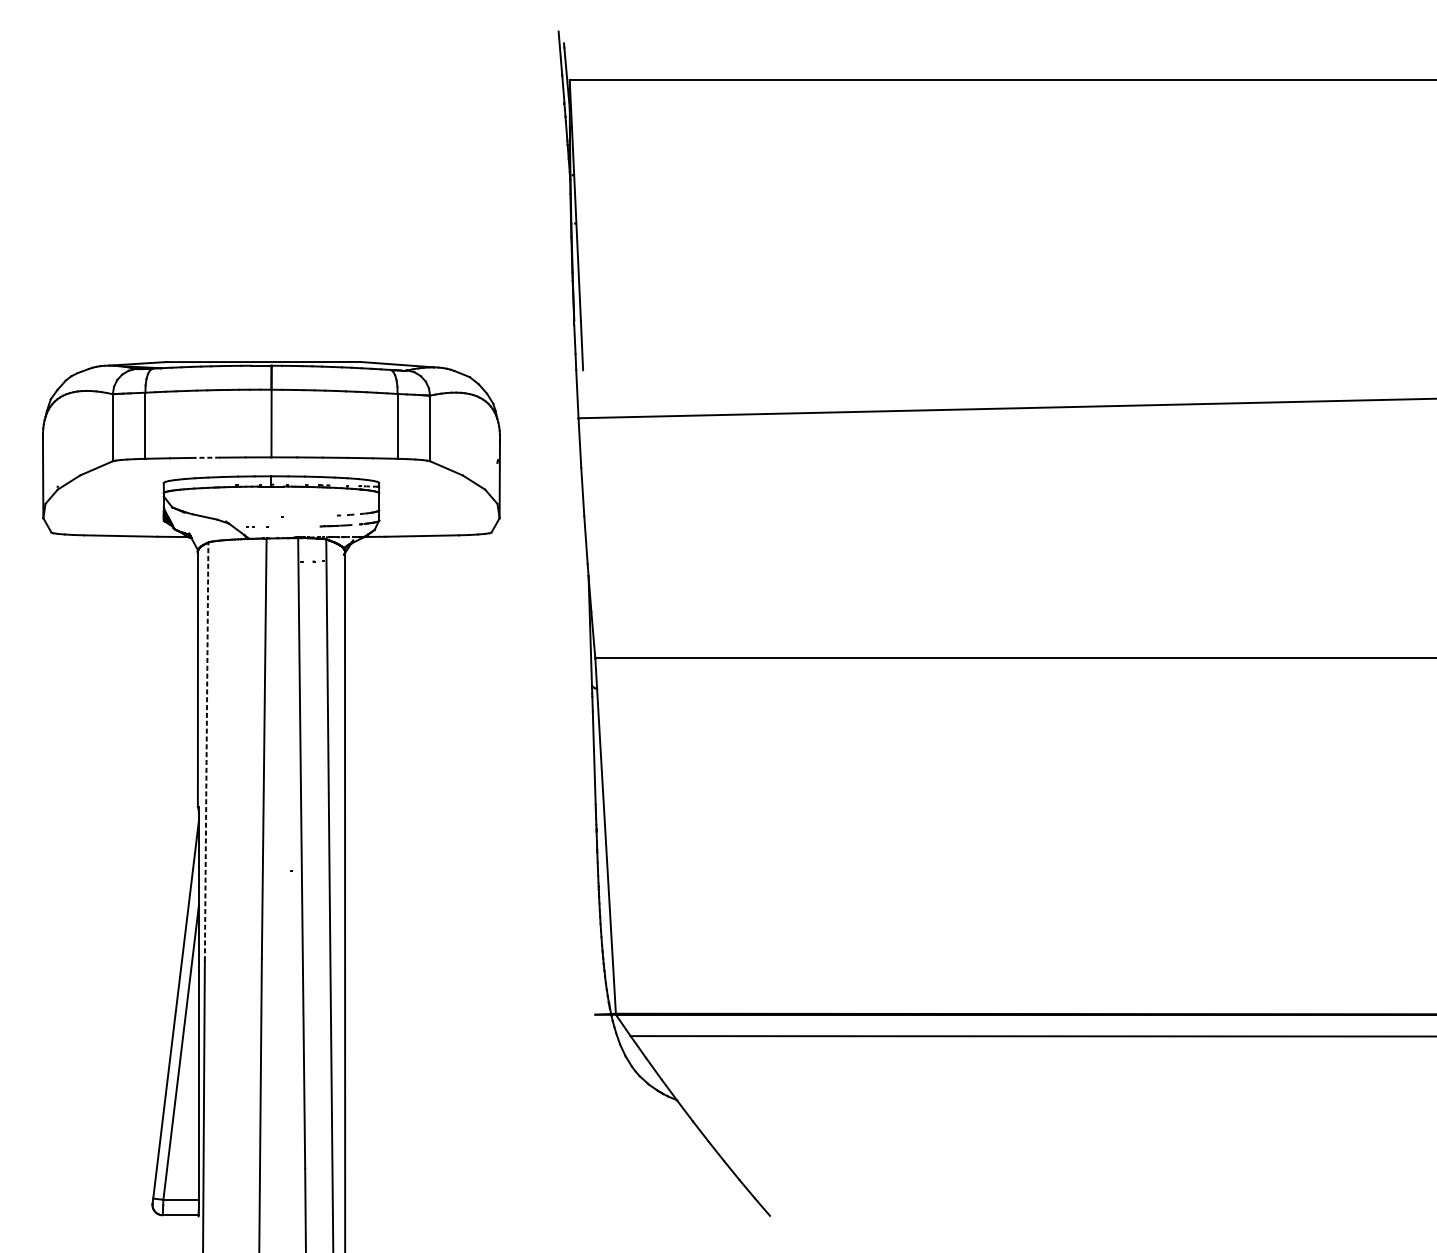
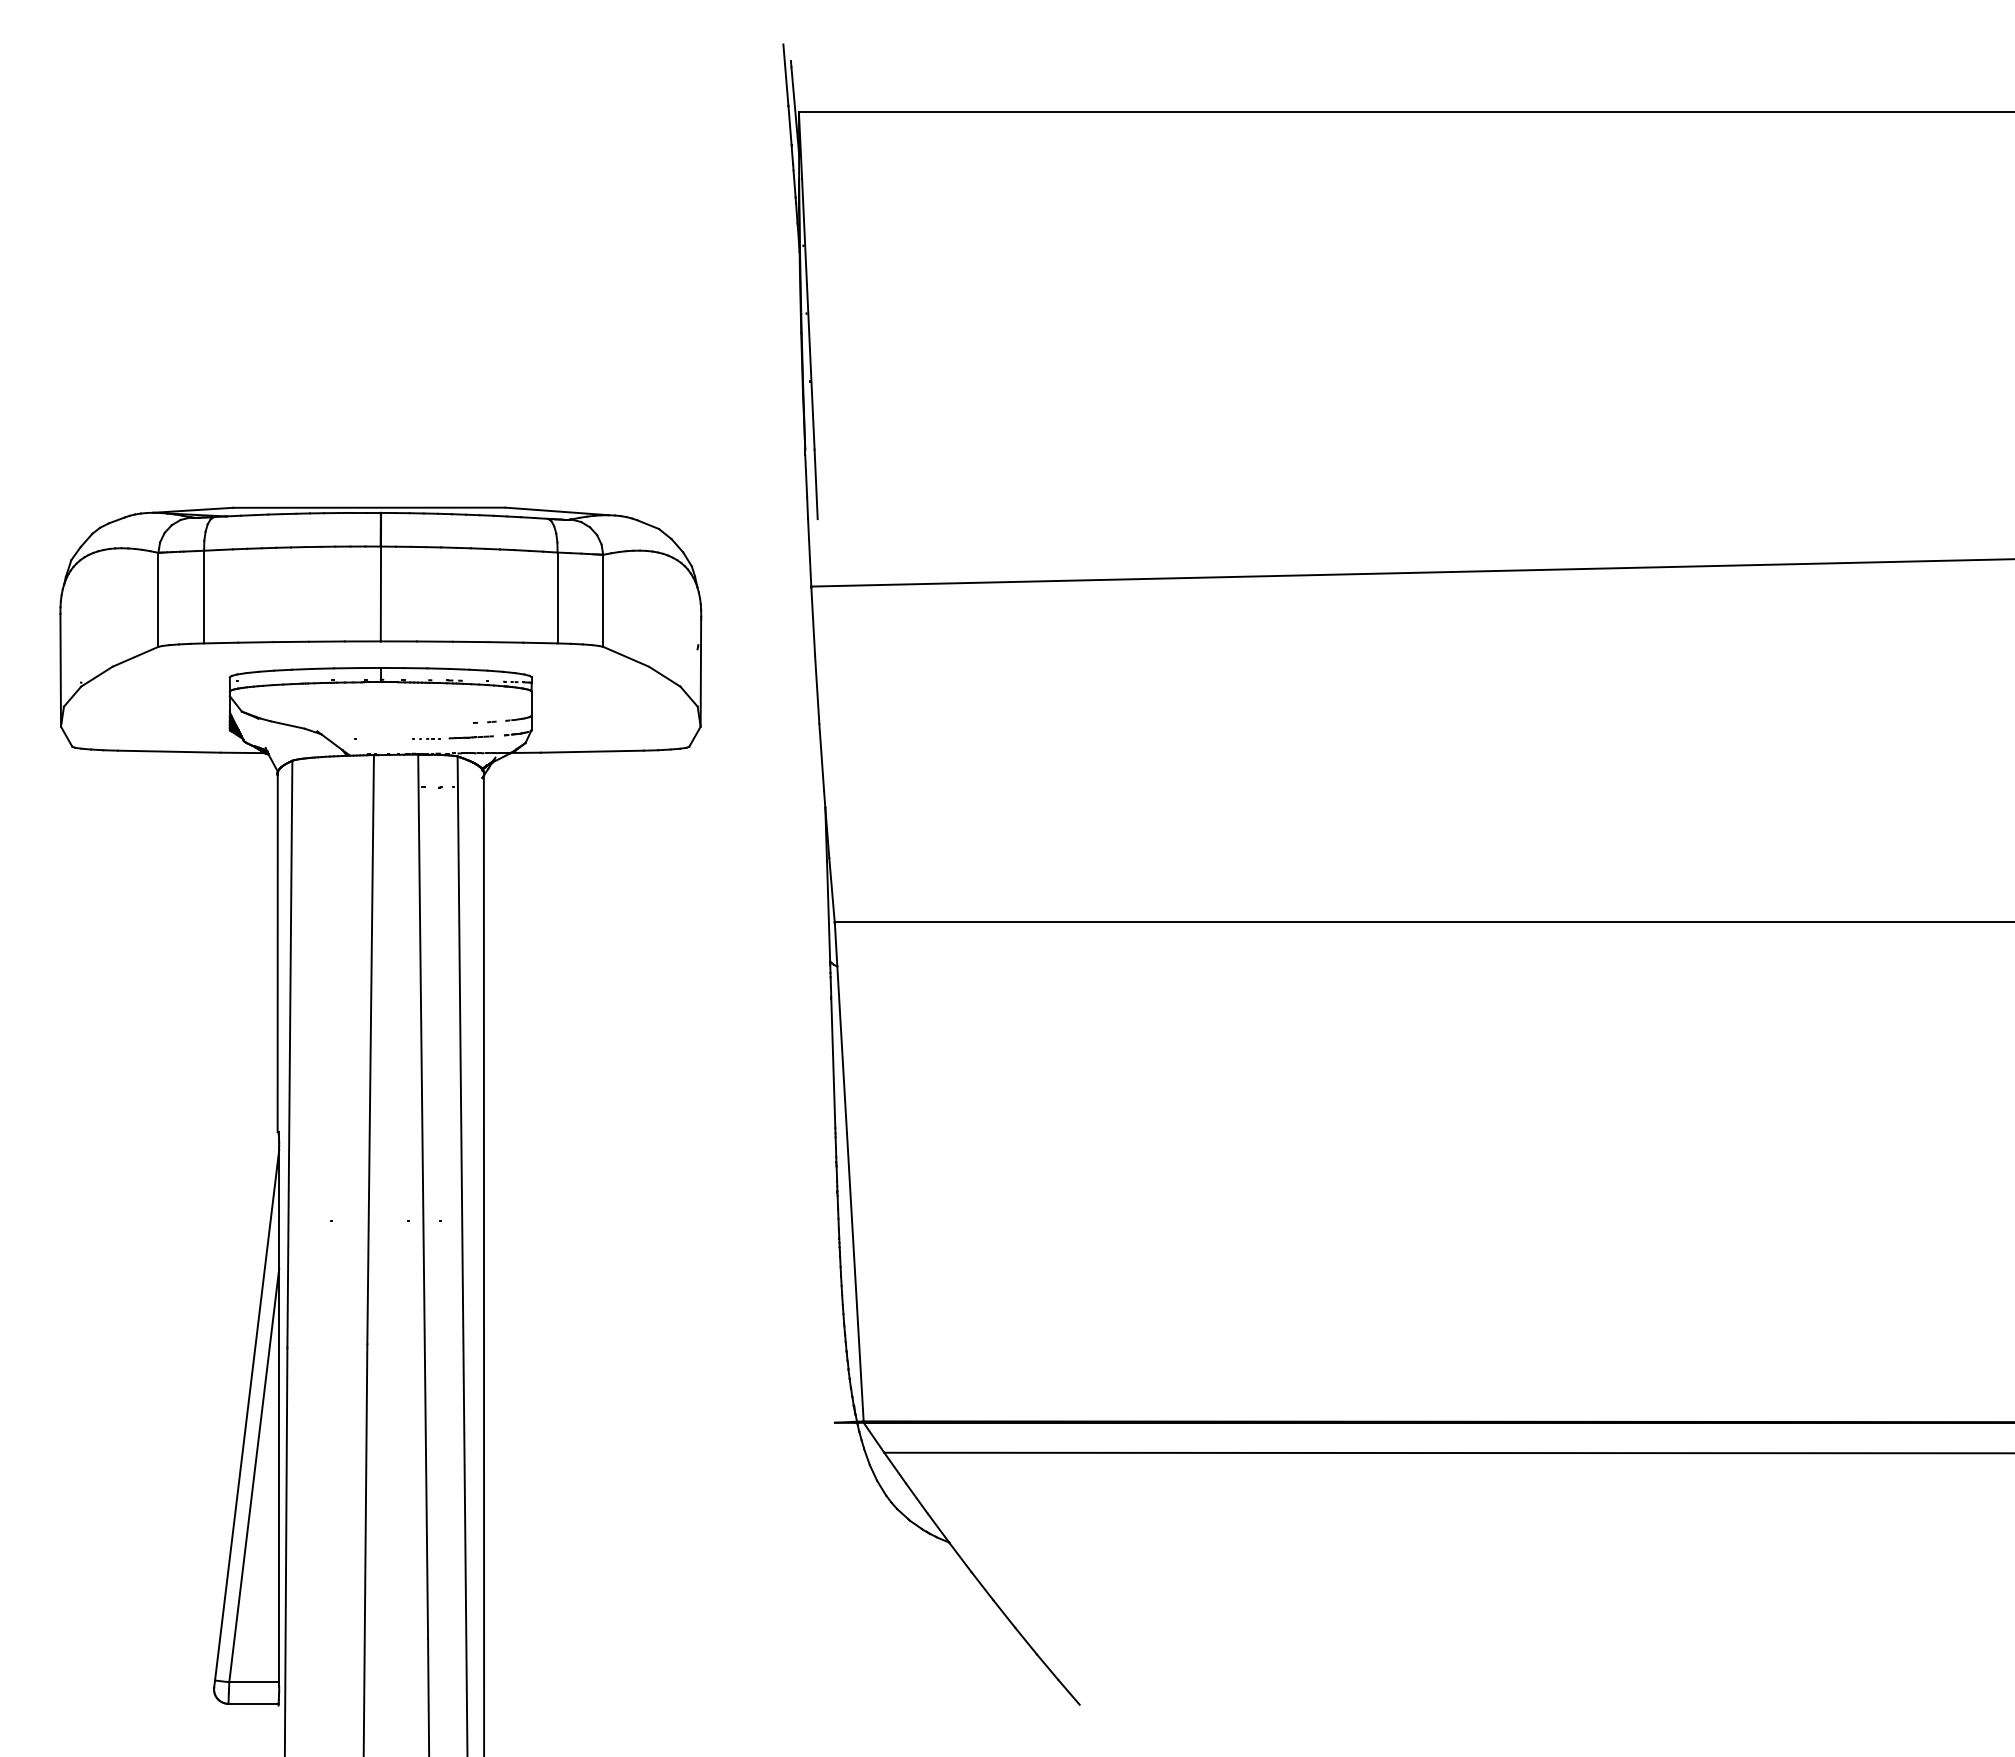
line: (207, 457) -> (291, 641), dashed -> solid
part: (304, 526) -> (426, 738), added
line: (206, 751) -> (289, 1053), dashed -> solid

